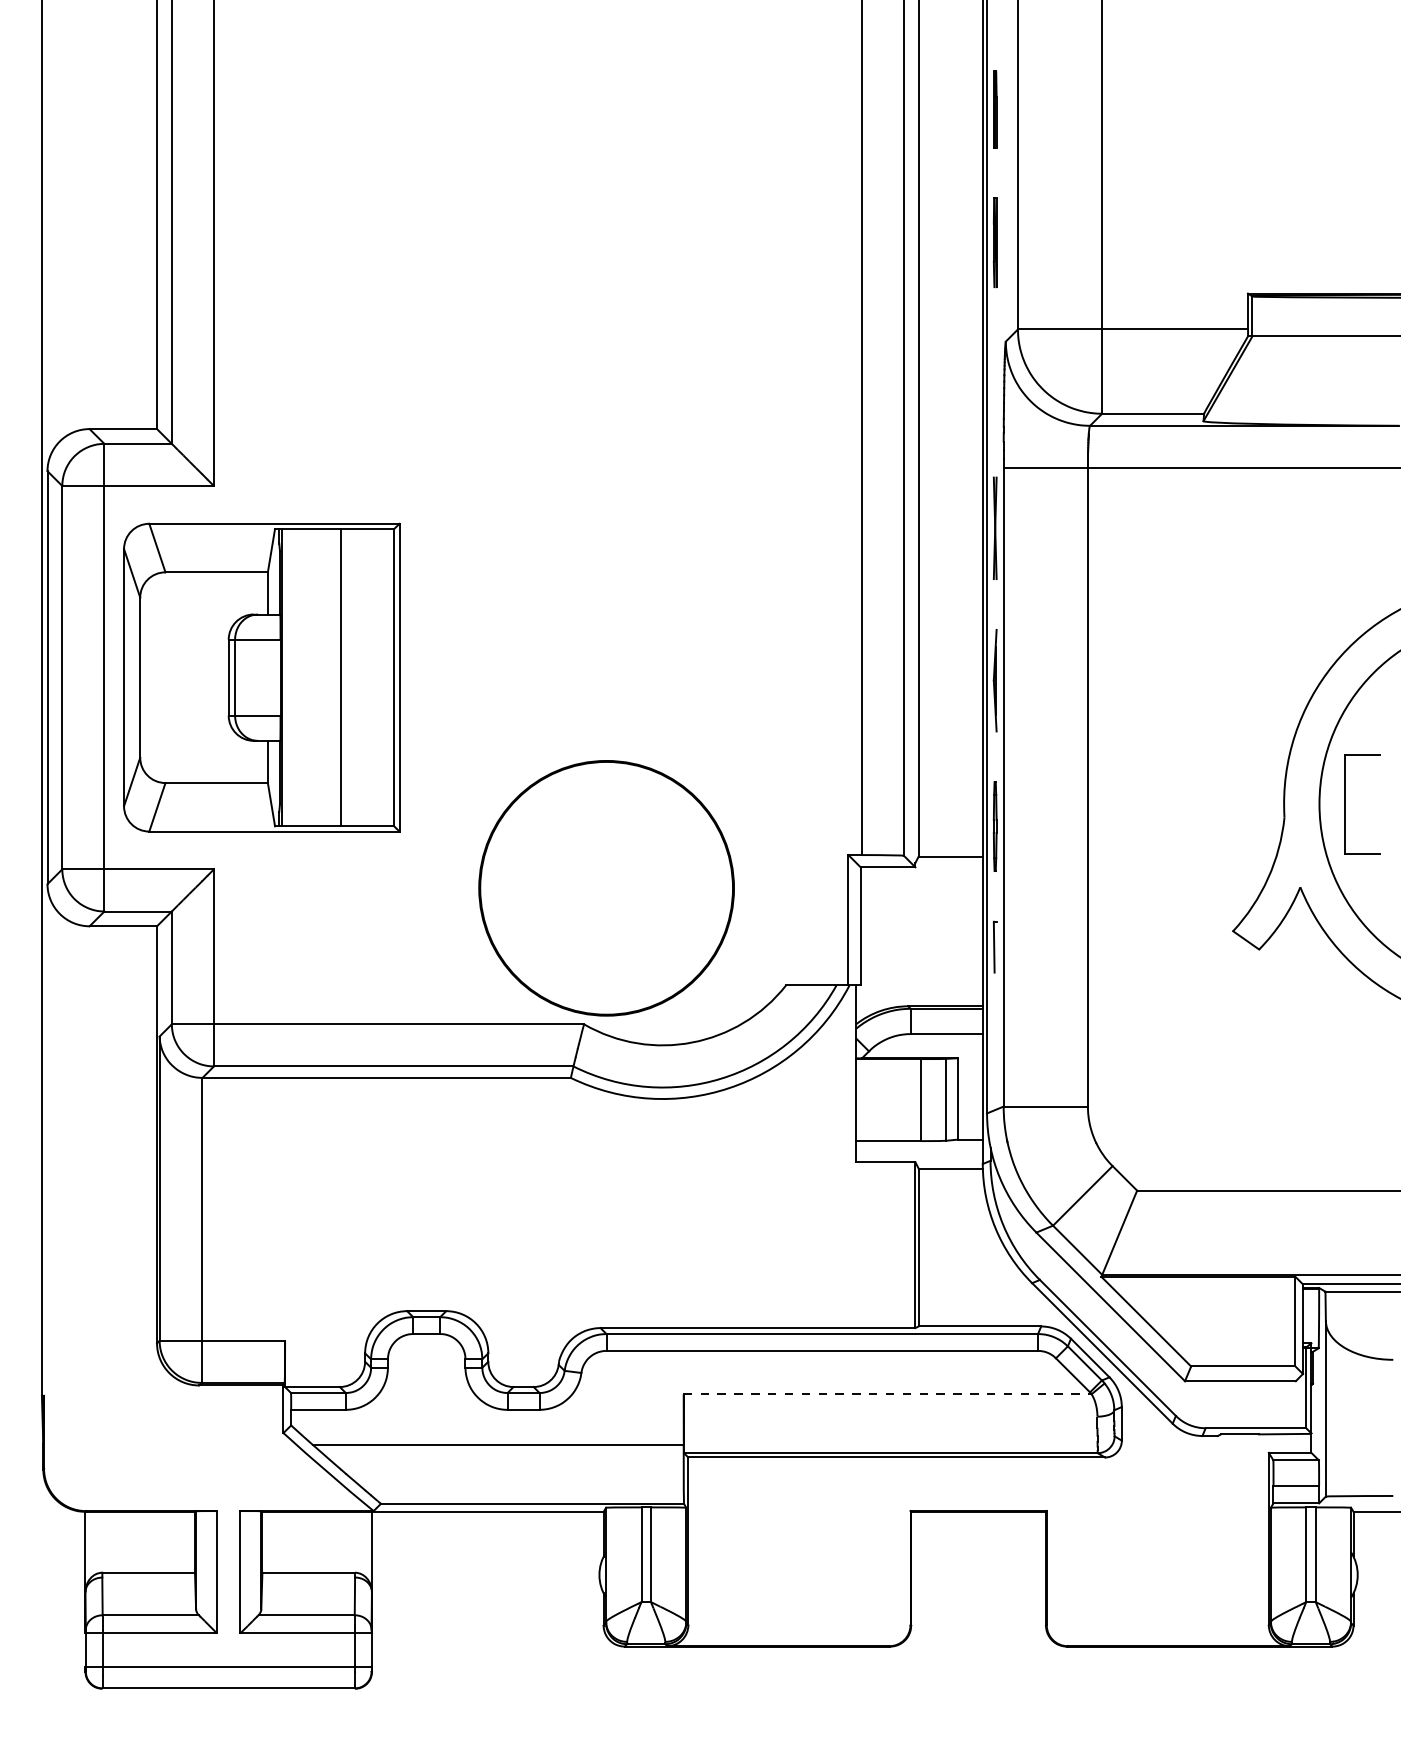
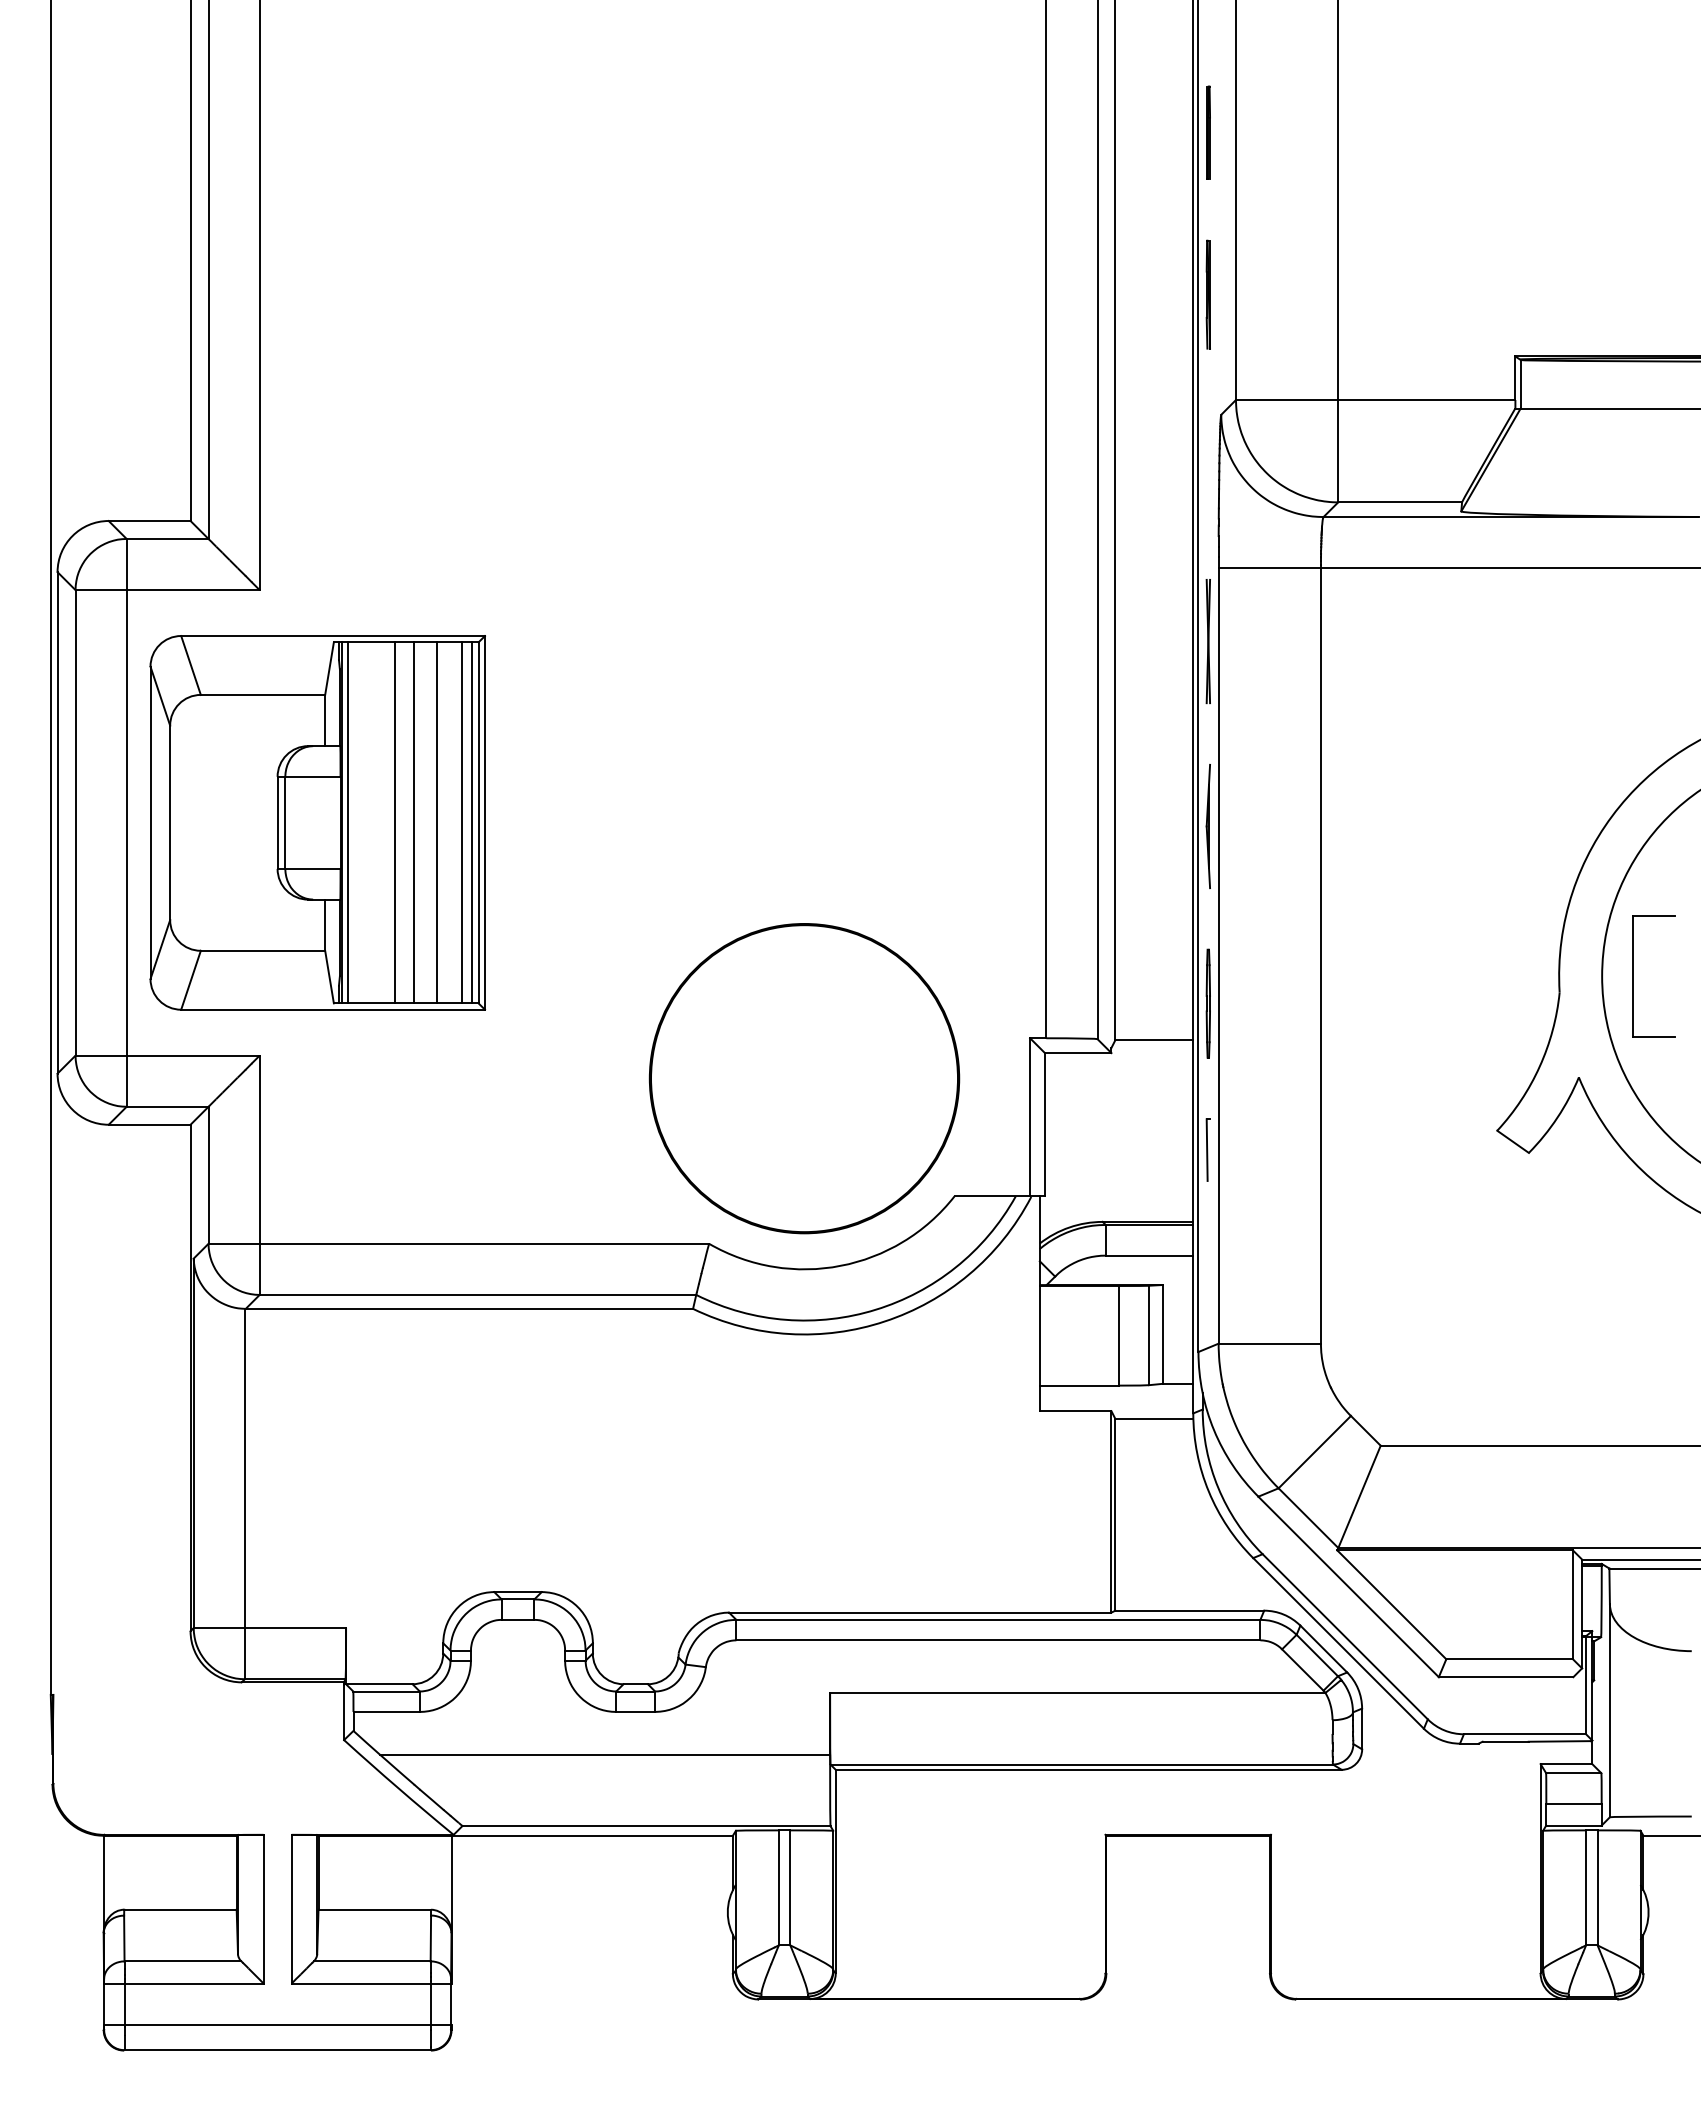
line: (286, 677) -> (347, 822), added
line: (325, 677) -> (395, 822), added
line: (359, 677) -> (436, 822), added
line: (380, 677) -> (461, 822), added
line: (388, 677) -> (471, 822), added
circle: (606, 888) -> (804, 1078), moved
line: (887, 1394) -> (1077, 1693), dashed -> solid

